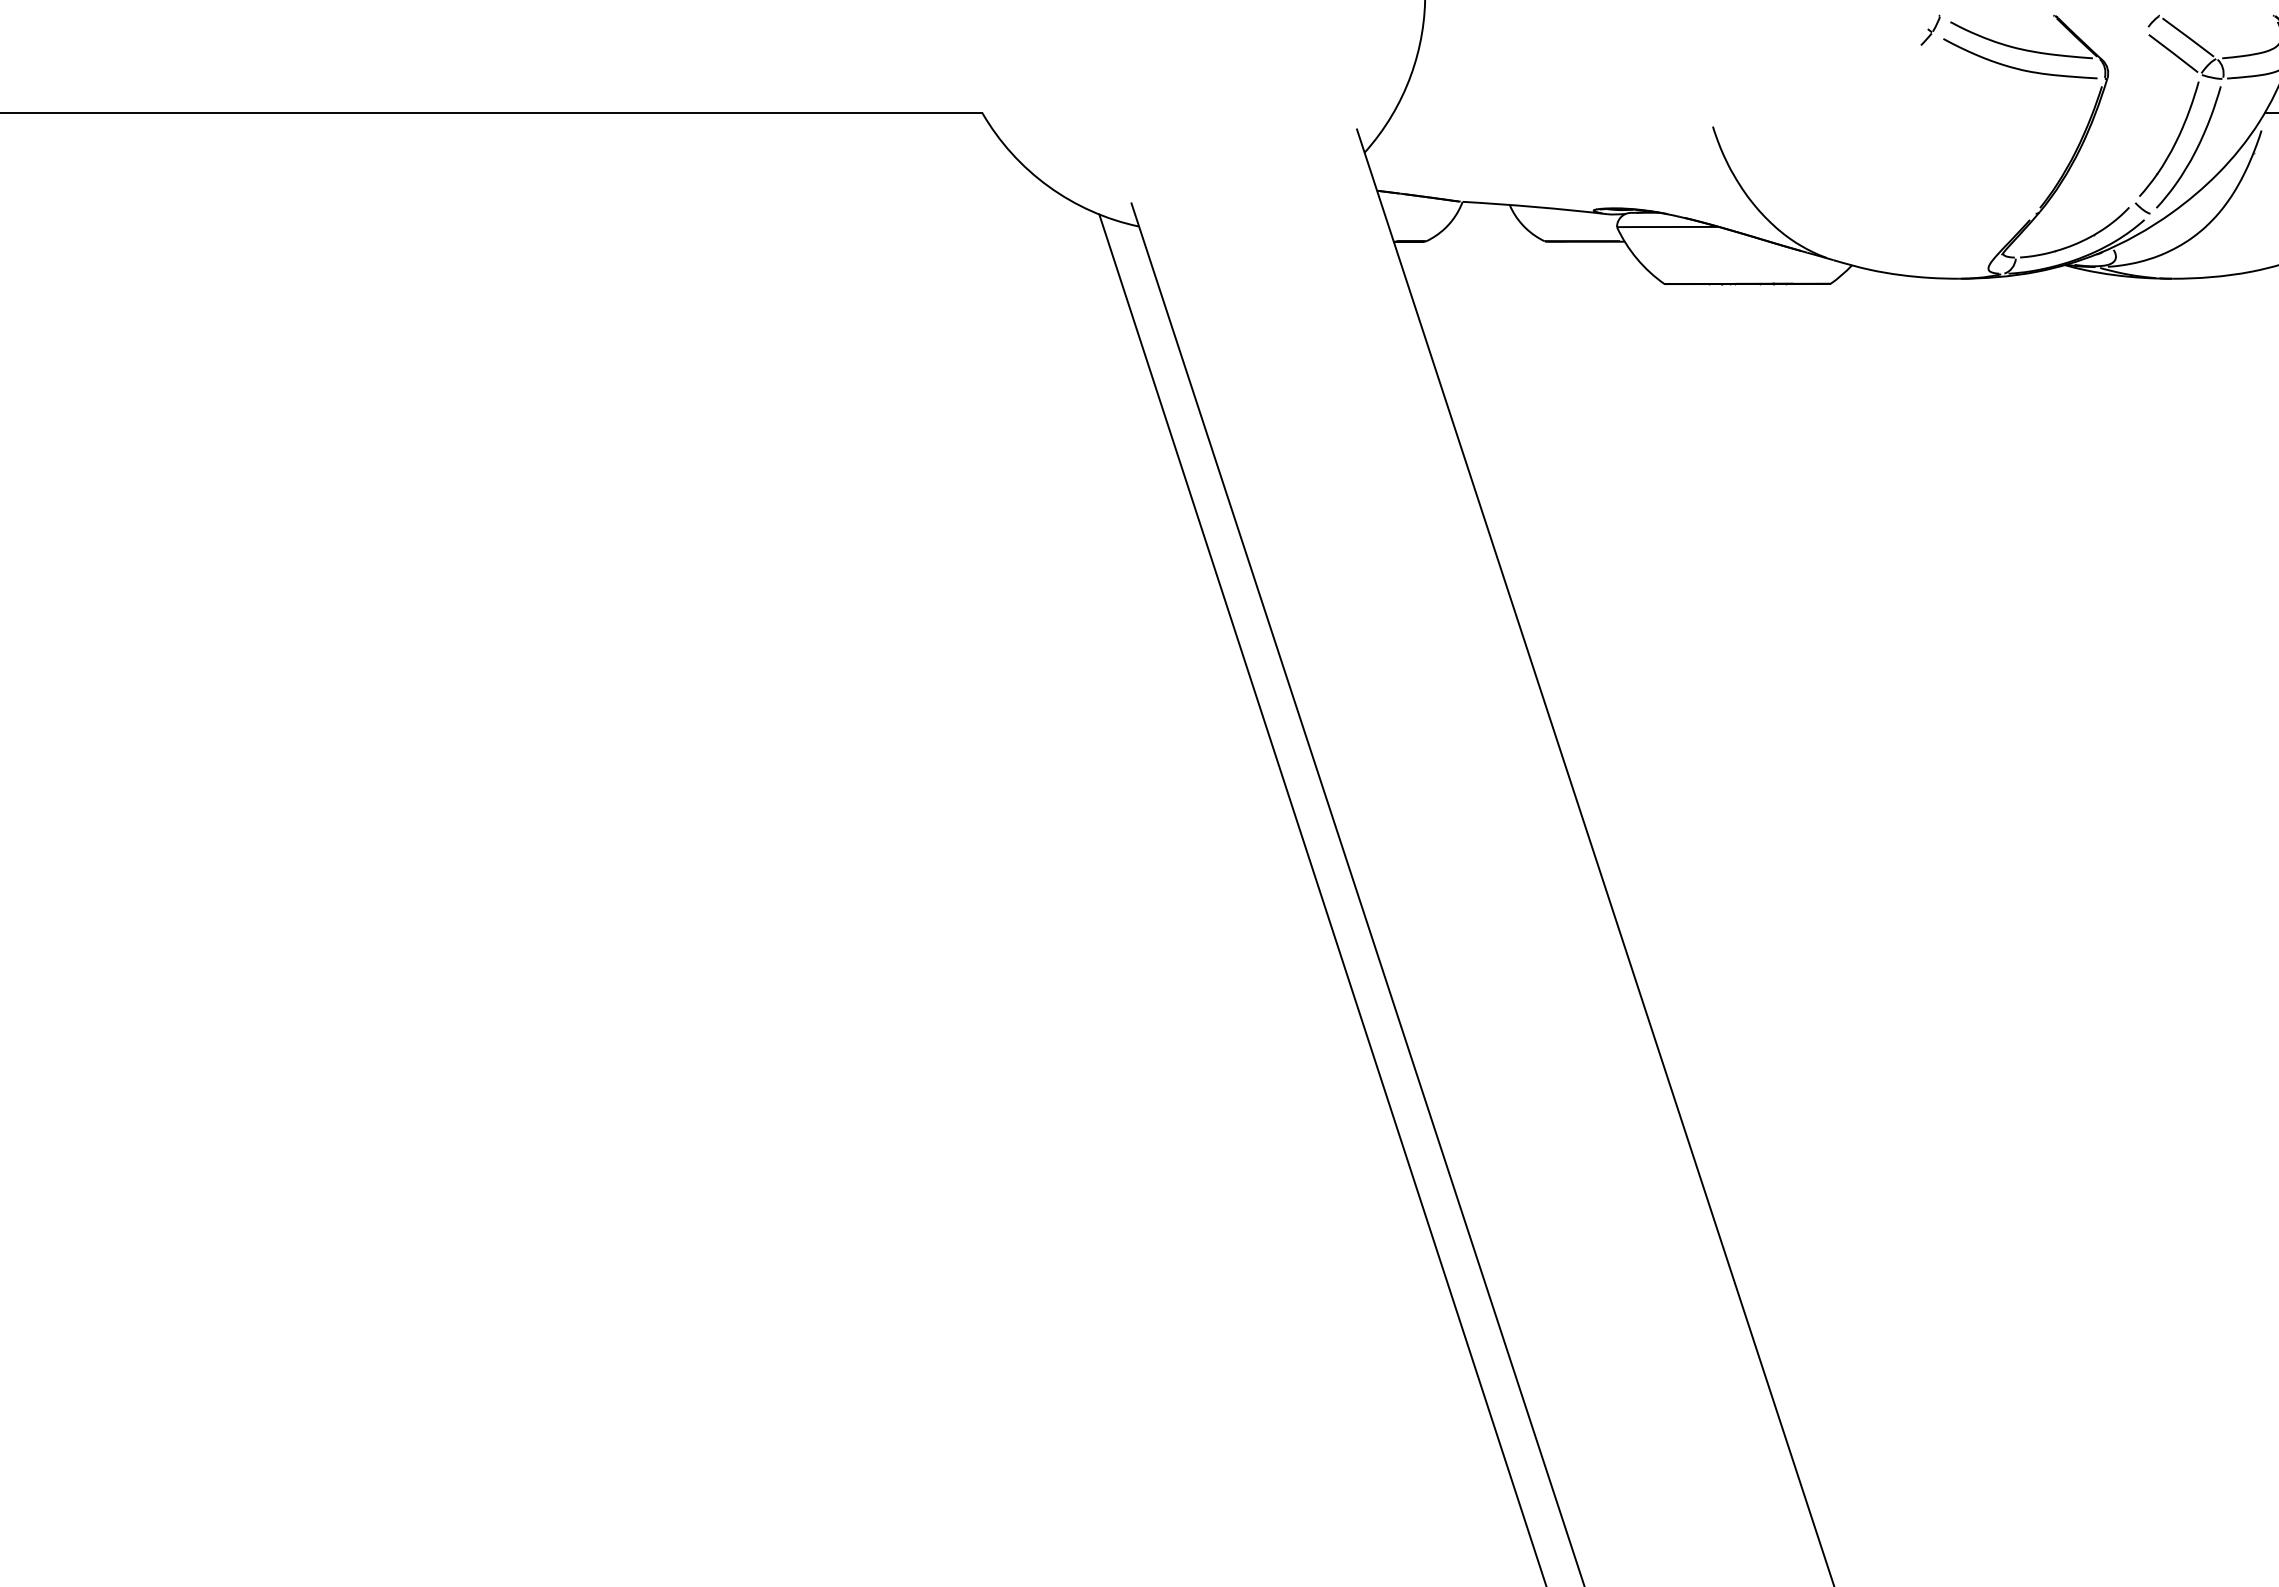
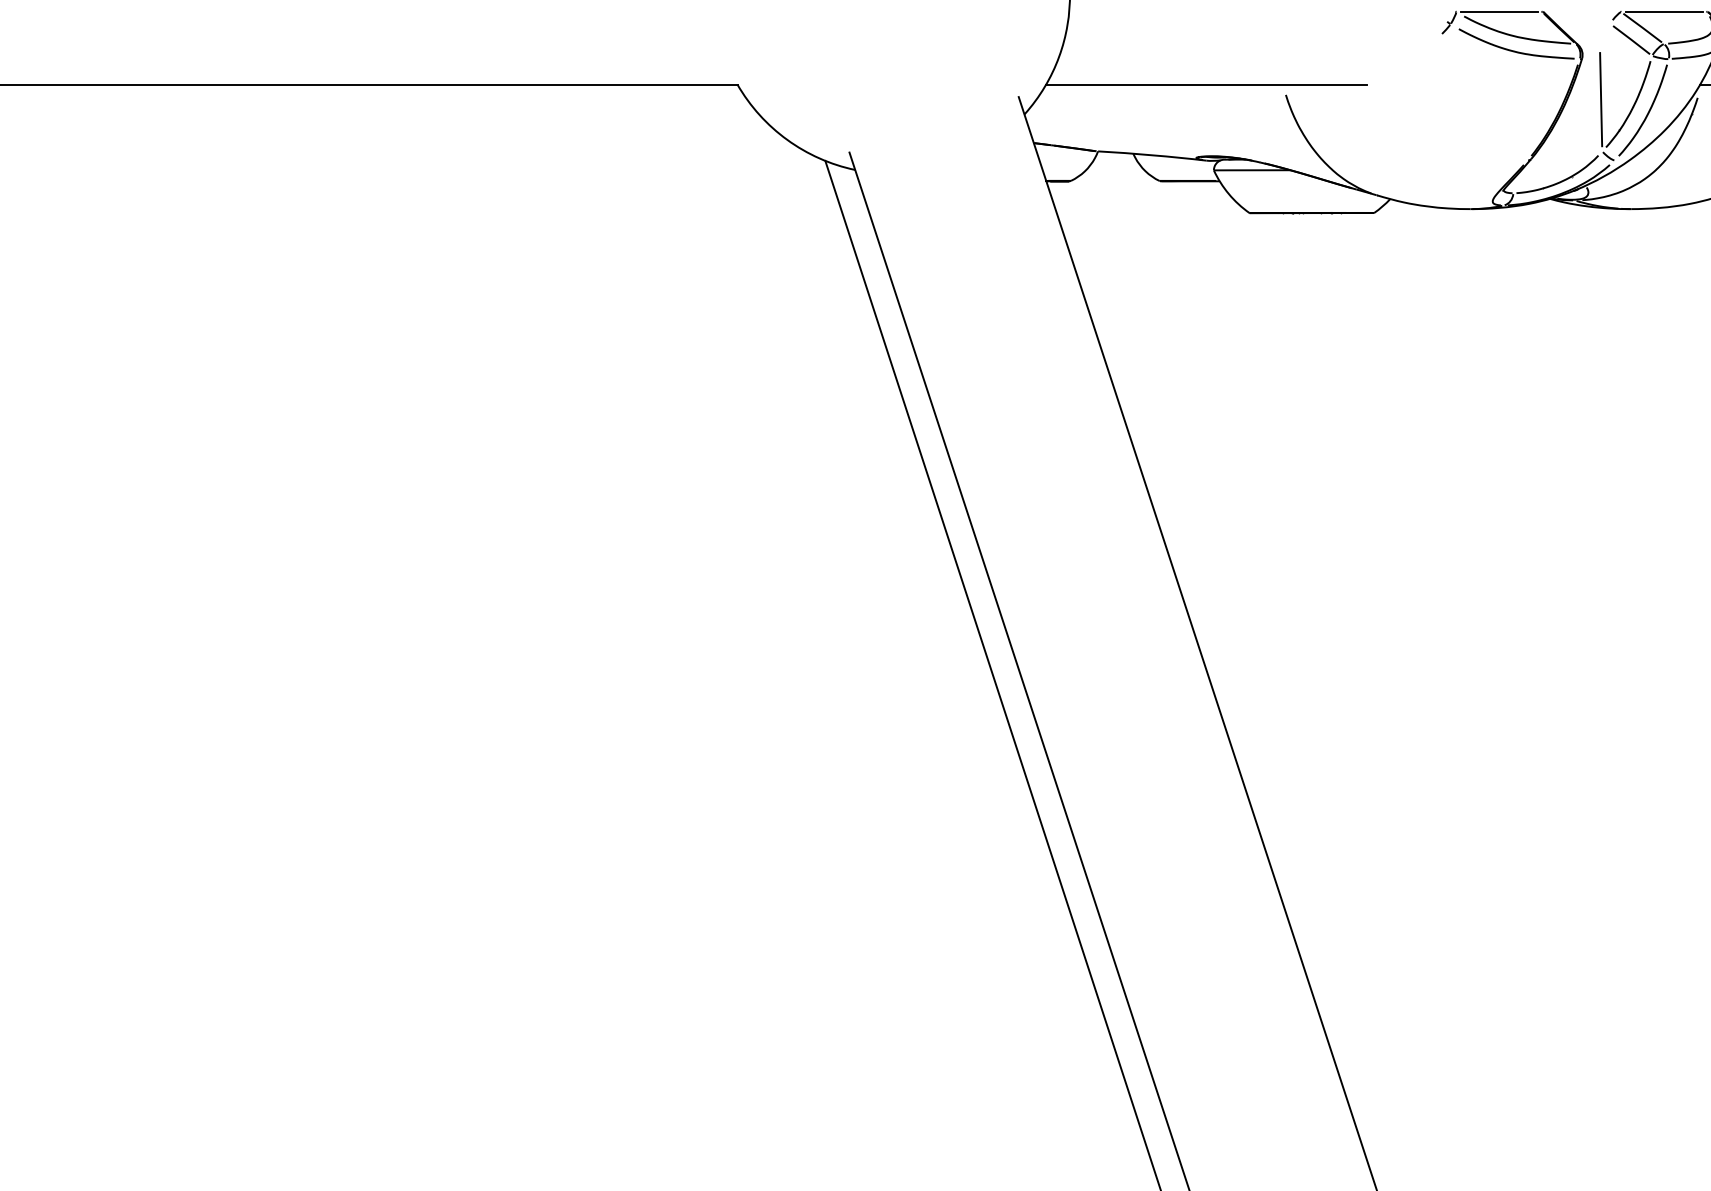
line: (1996, 16) -> (1498, 12), added
line: (2216, 16) -> (1663, 12), added
line: (1607, 112) -> (1206, 84), added
line: (2132, 132) -> (1600, 99), added

